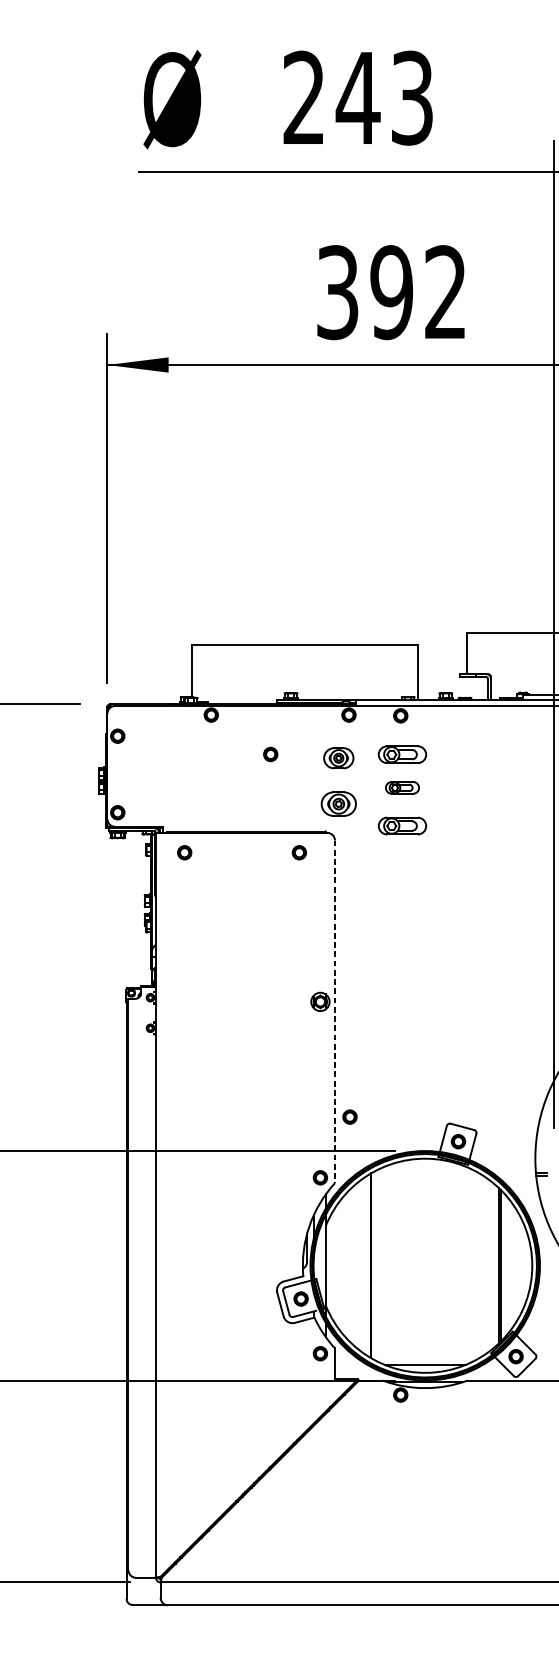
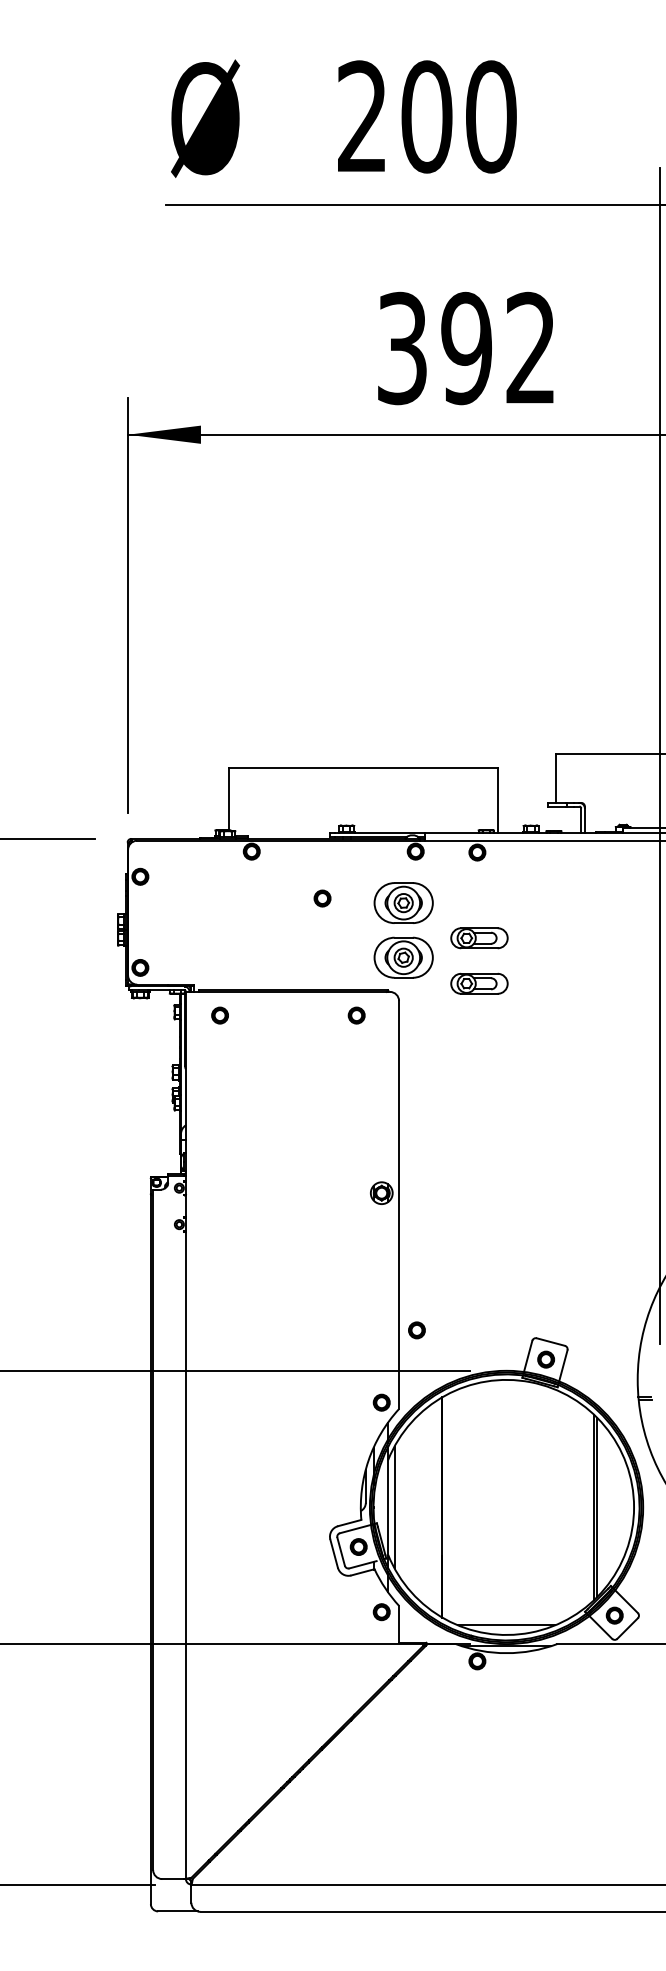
text: (384, 97) -> (457, 116), 243 -> 200
part: (402, 754) -> (479, 898), removed
part: (338, 757) -> (403, 902), size x1.67
part: (402, 788) -> (479, 938), size x1.43
part: (338, 803) -> (403, 957), size x1.43
line: (335, 1012) -> (399, 1205), dashed -> solid
line: (331, 1265) -> (394, 1507), added

